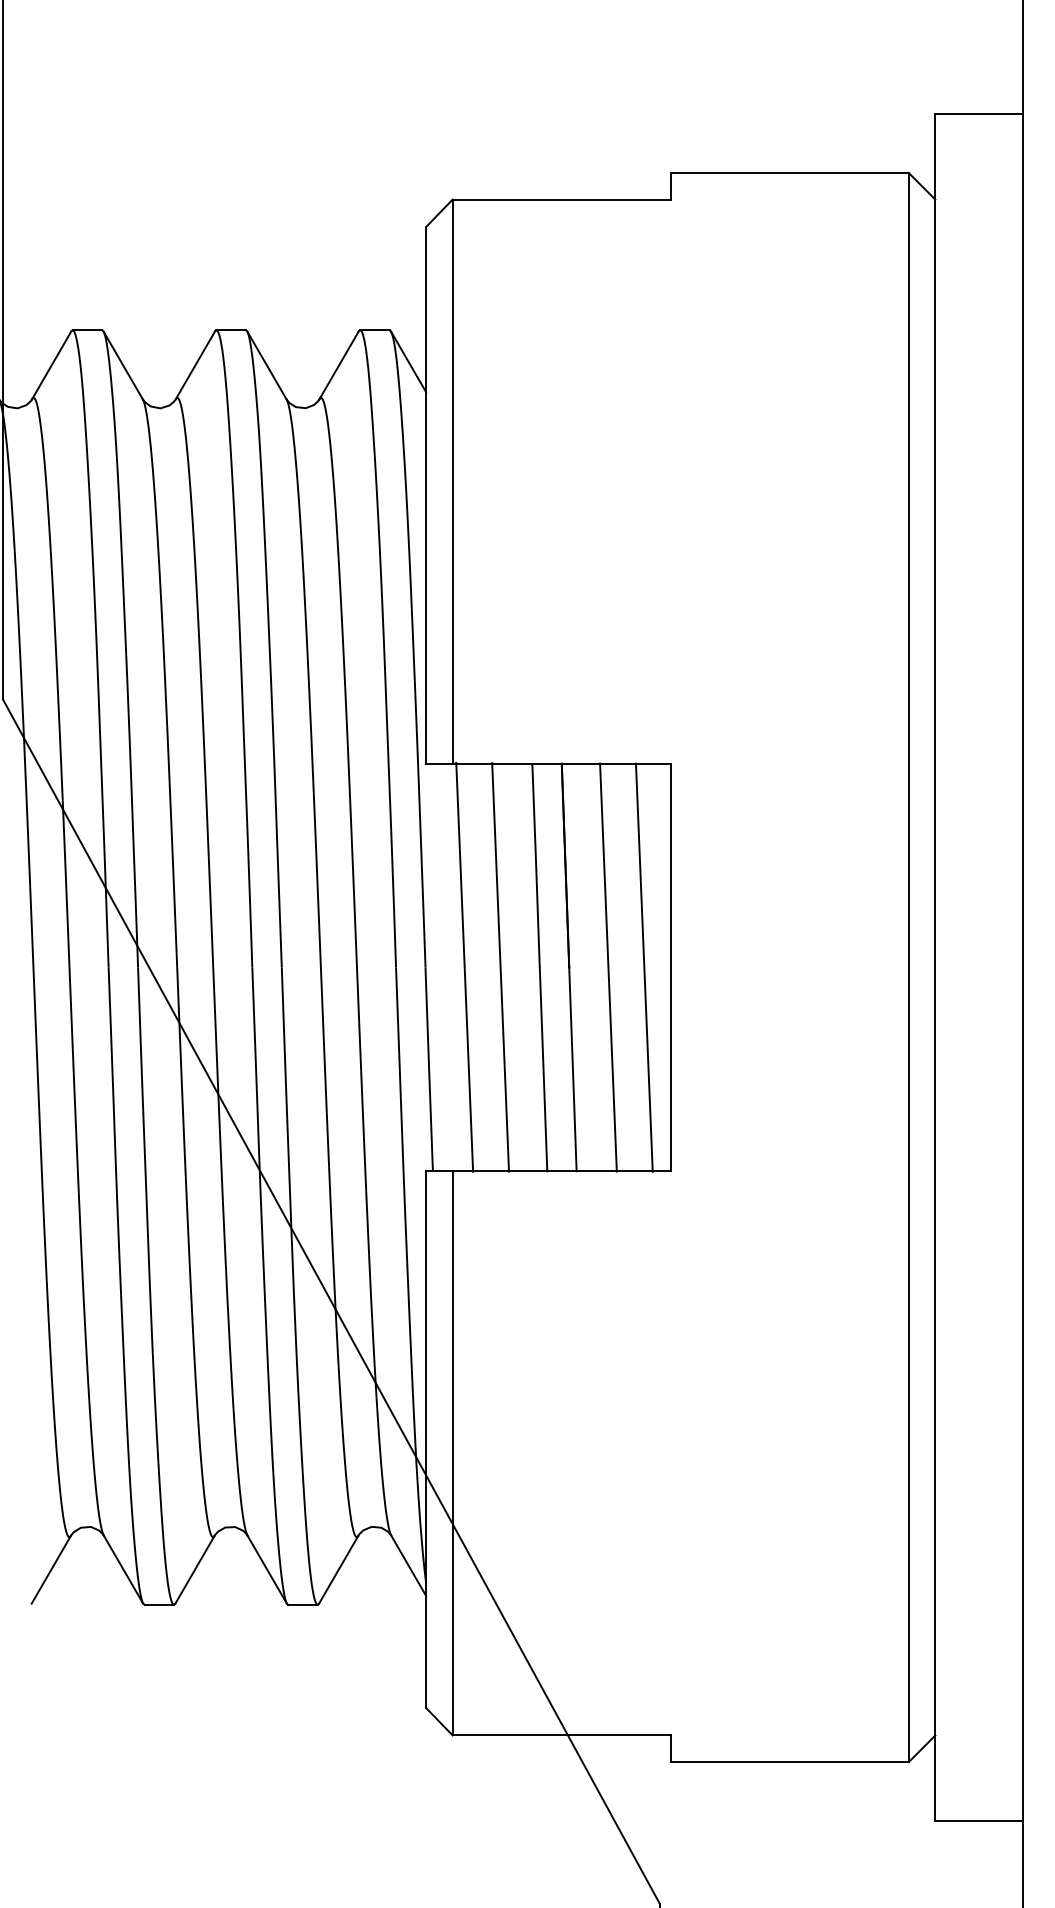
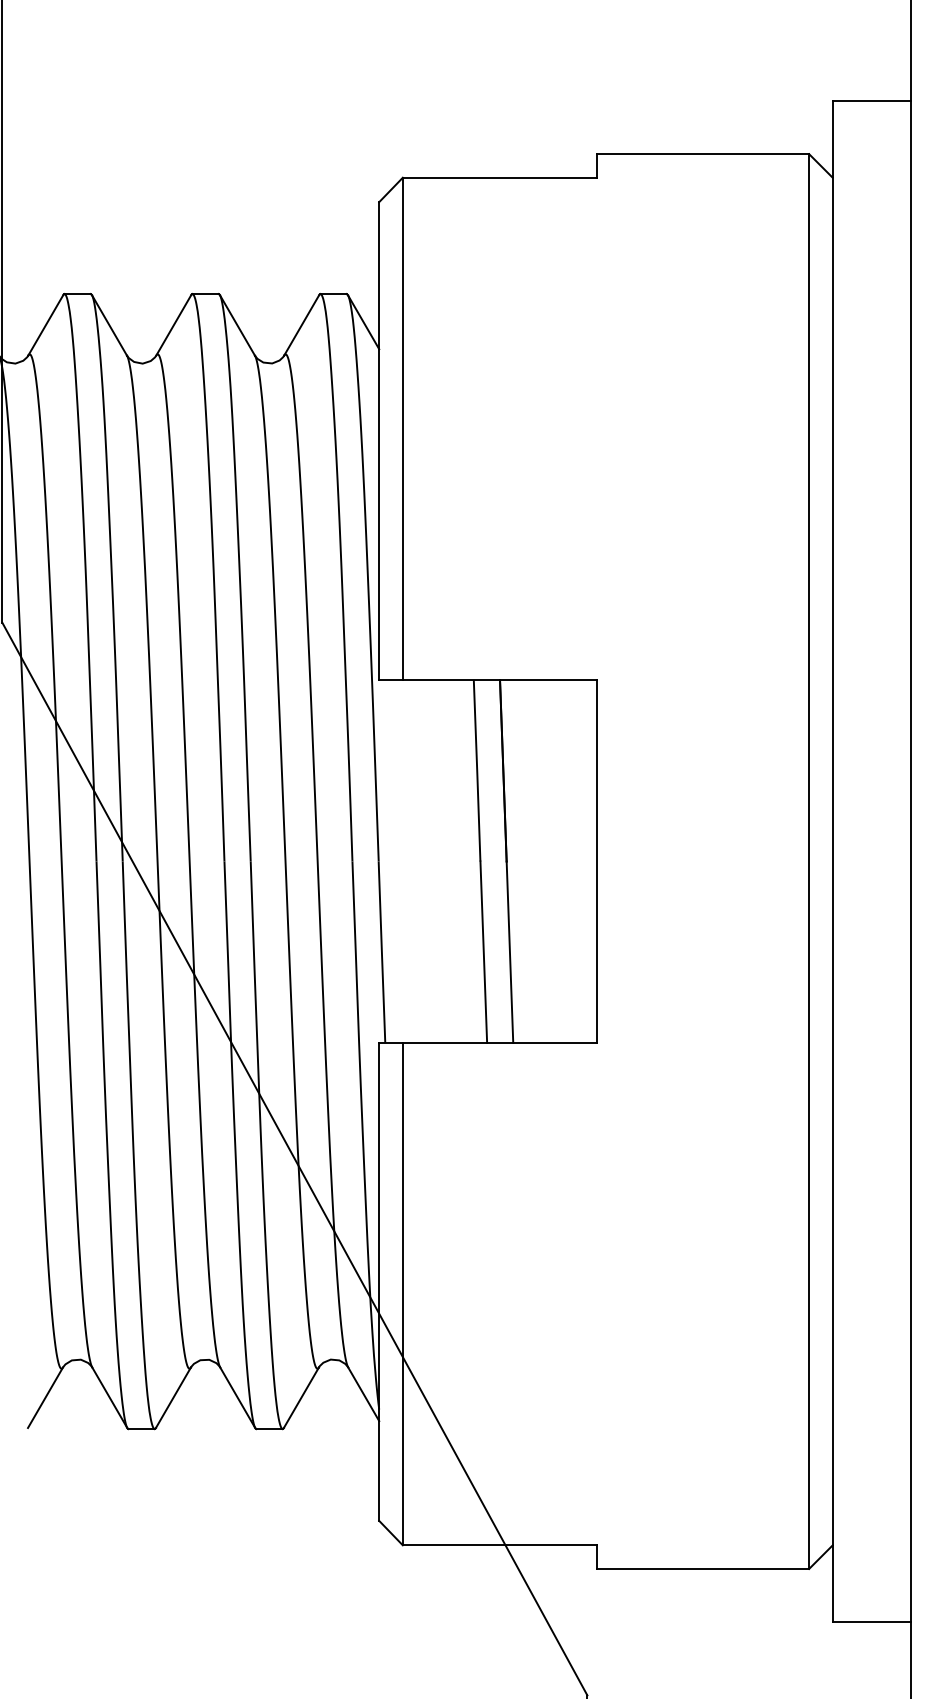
line: (464, 967) -> (413, 861), removed
line: (500, 967) -> (445, 861), removed
line: (608, 967) -> (541, 861), removed
line: (644, 967) -> (573, 861), removed

